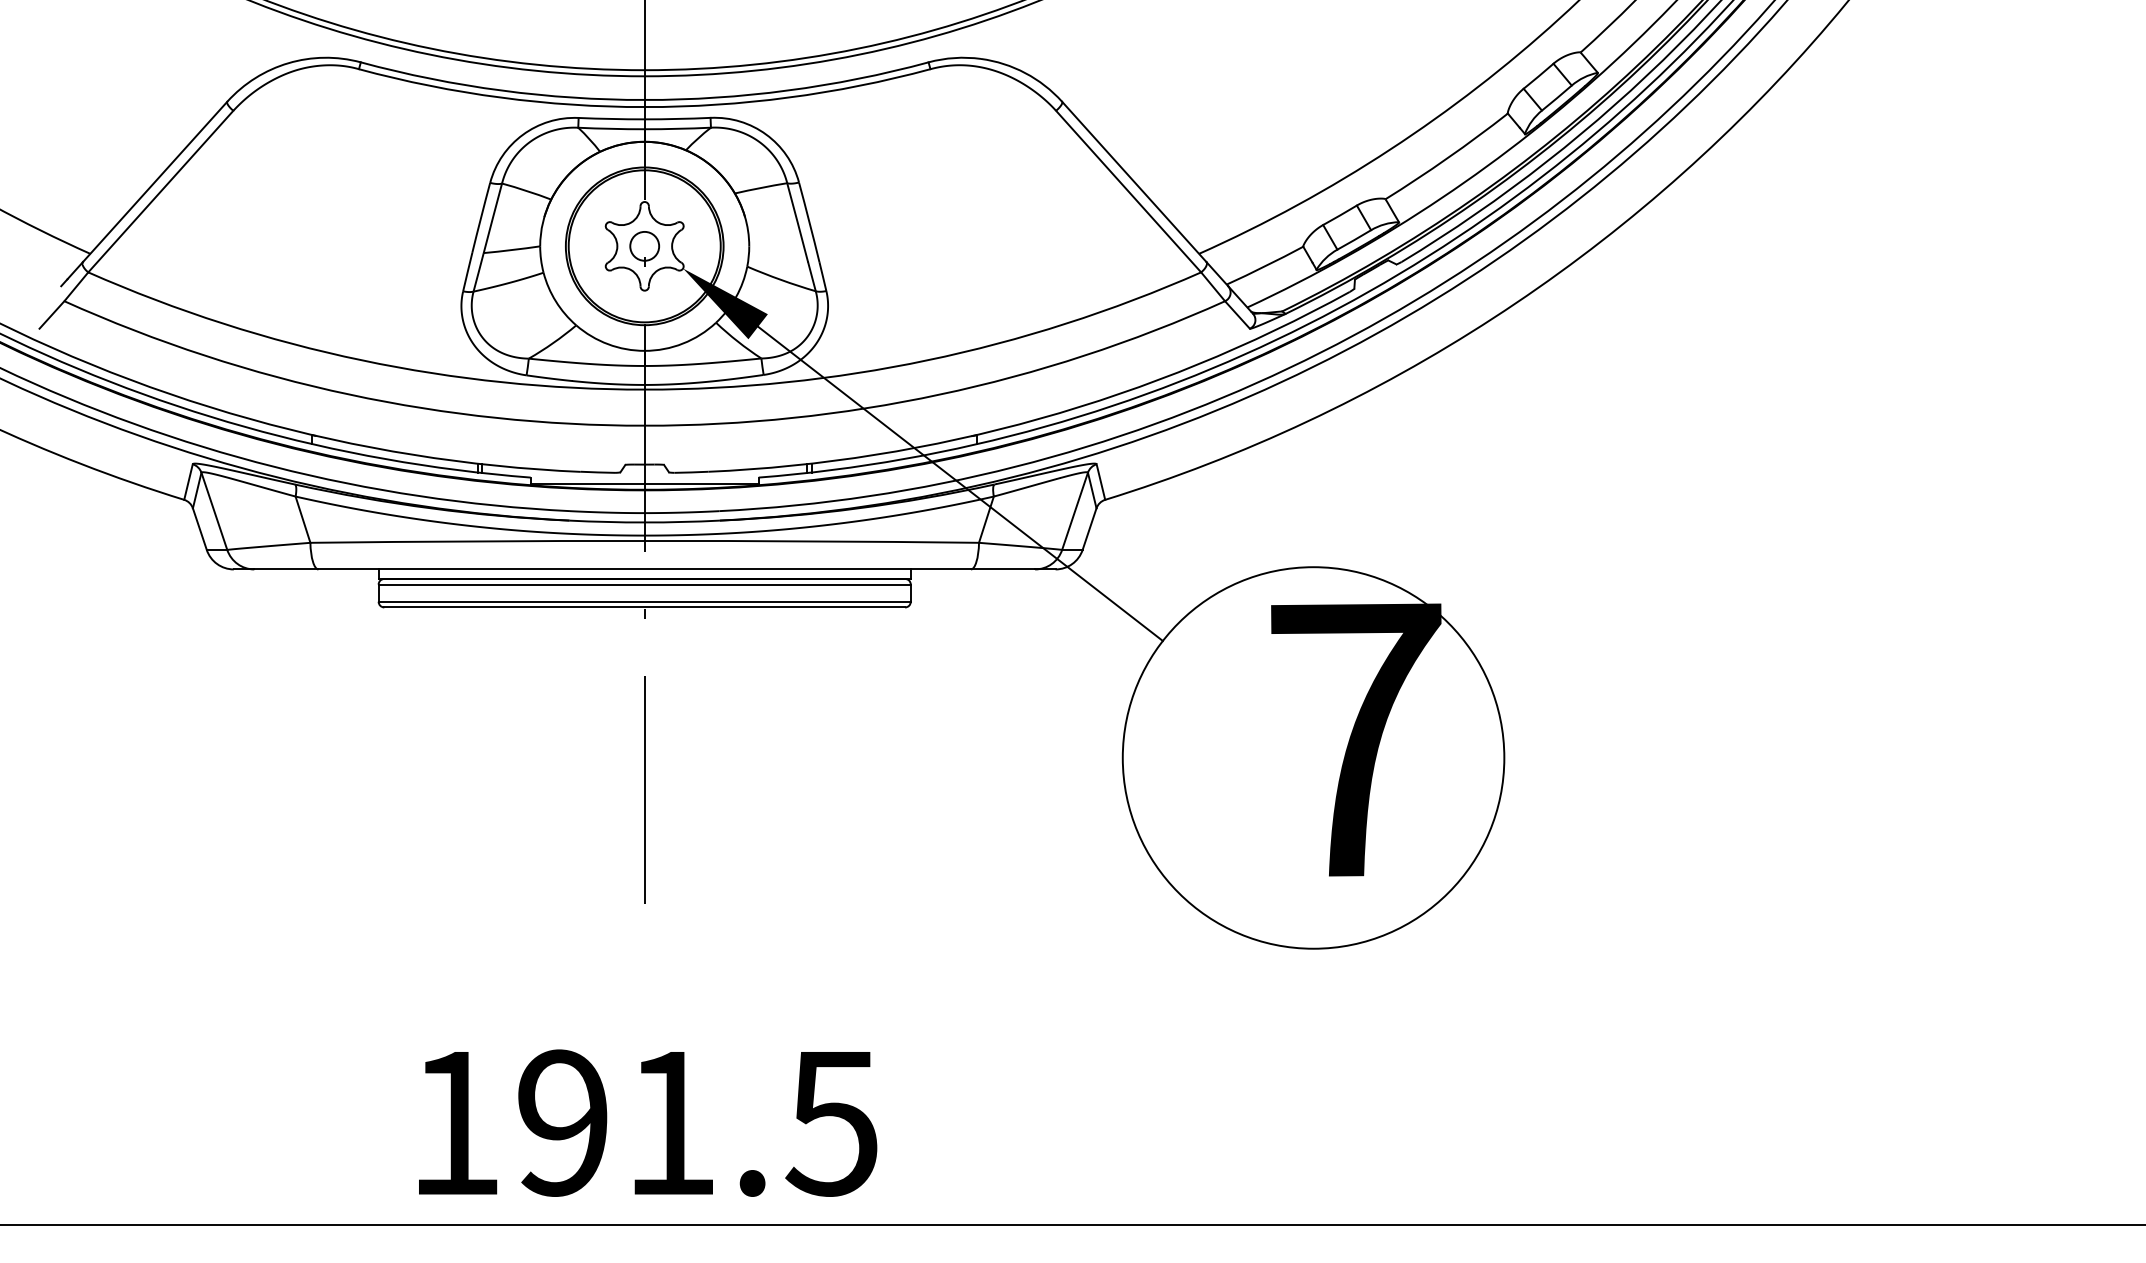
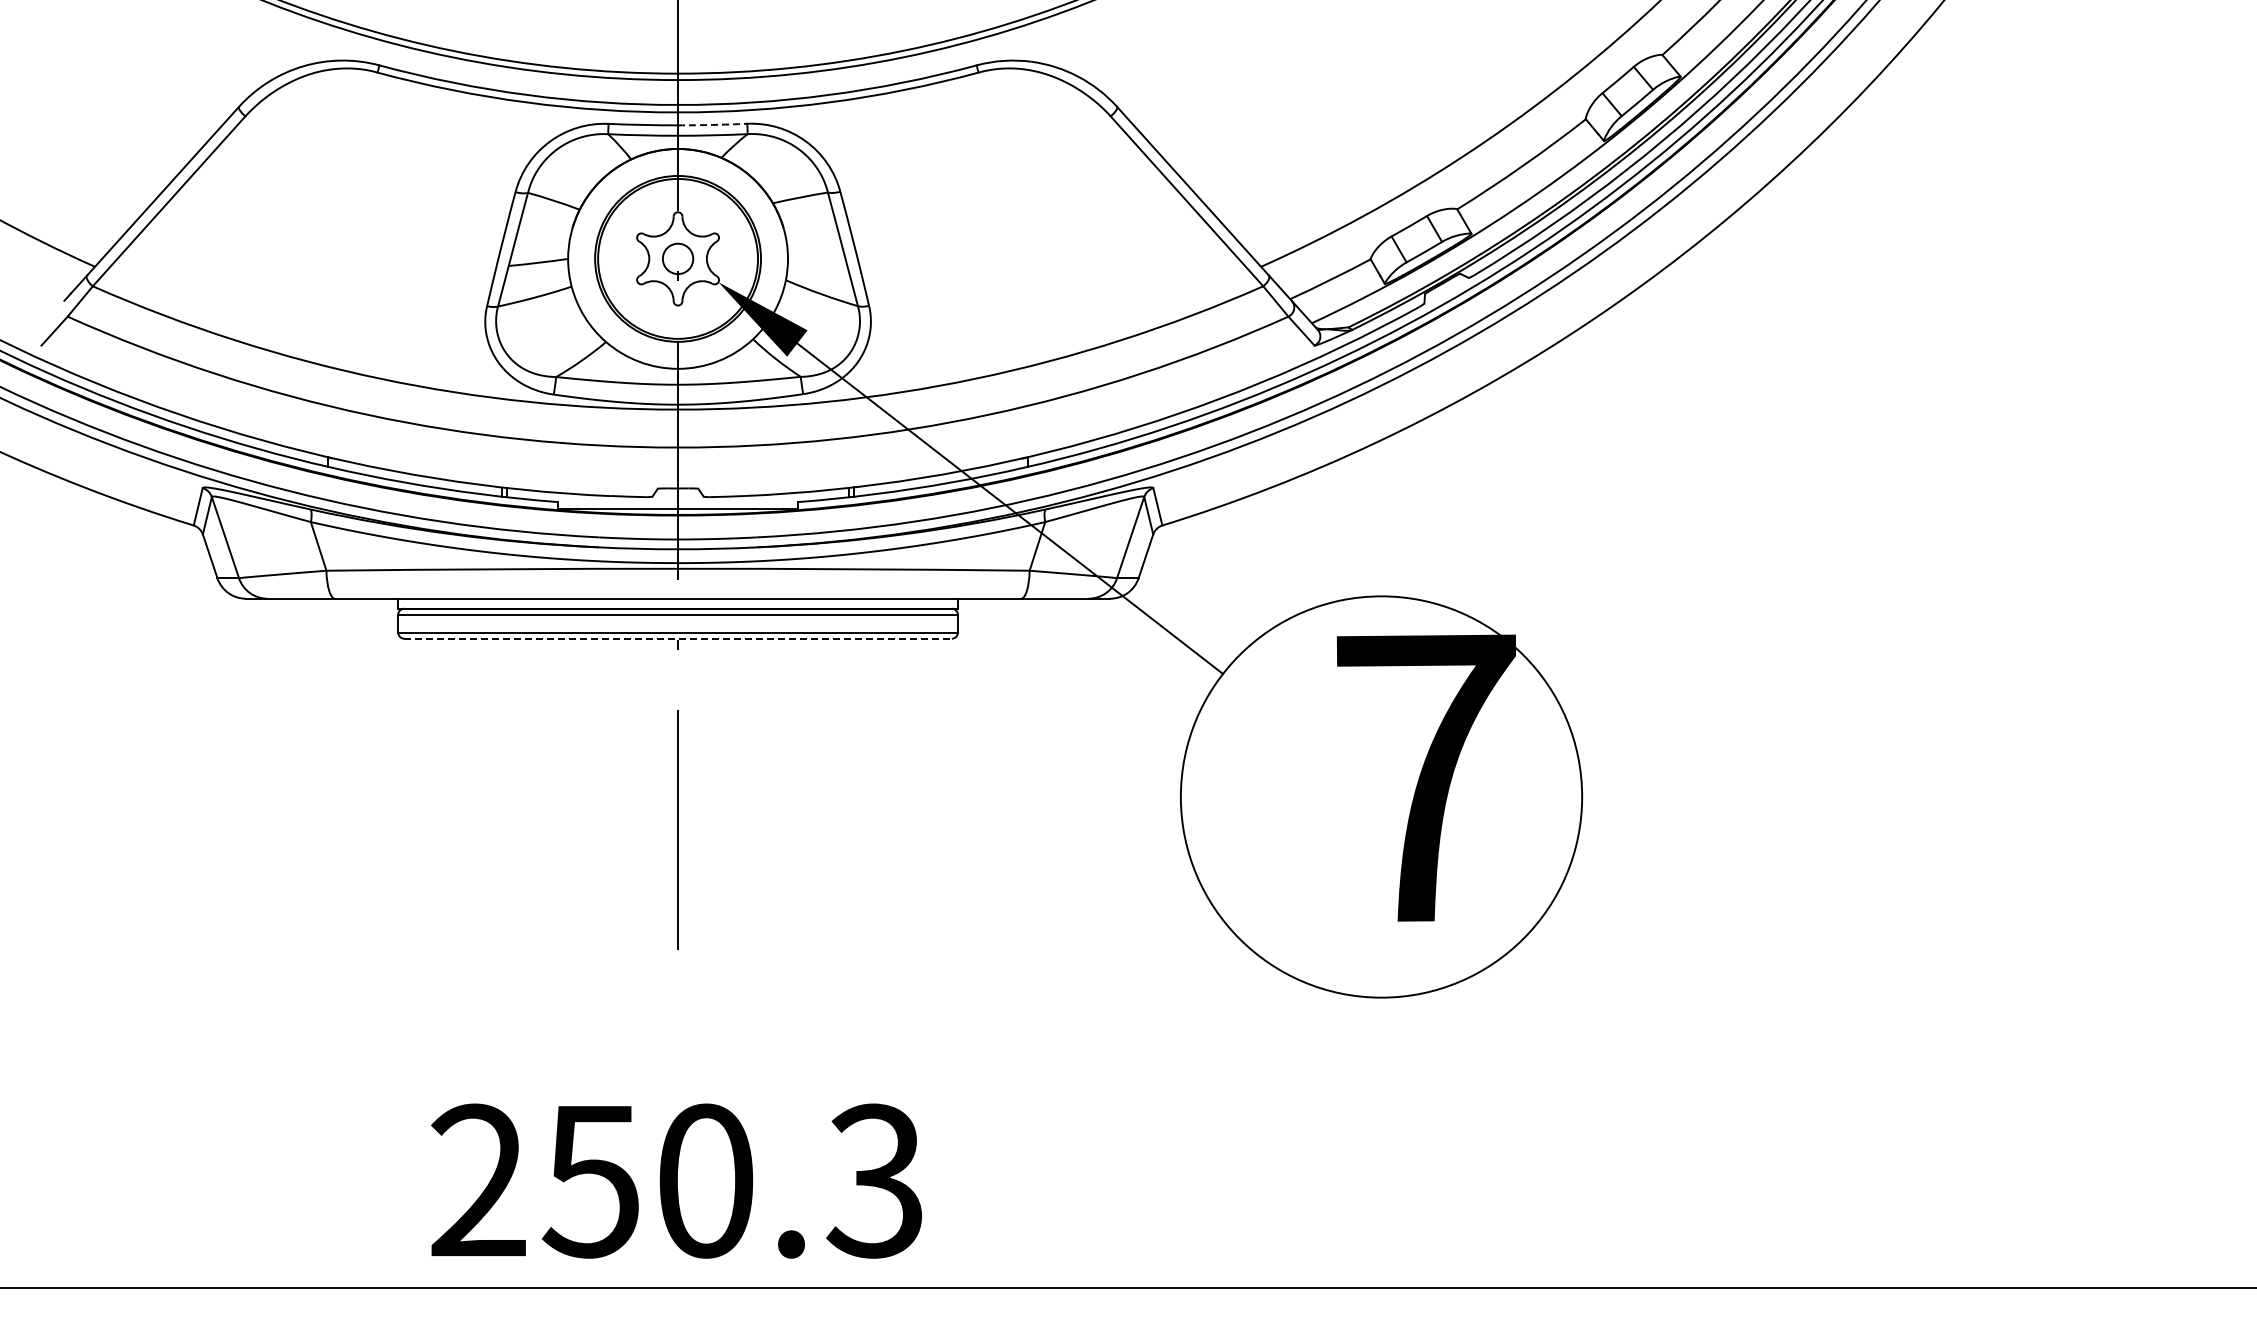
arc: (677, 118) -> (712, 124), solid -> dashed
line: (645, 607) -> (678, 638), solid -> dashed
text: (643, 1122) -> (676, 1180), 191.5 -> 250.3

